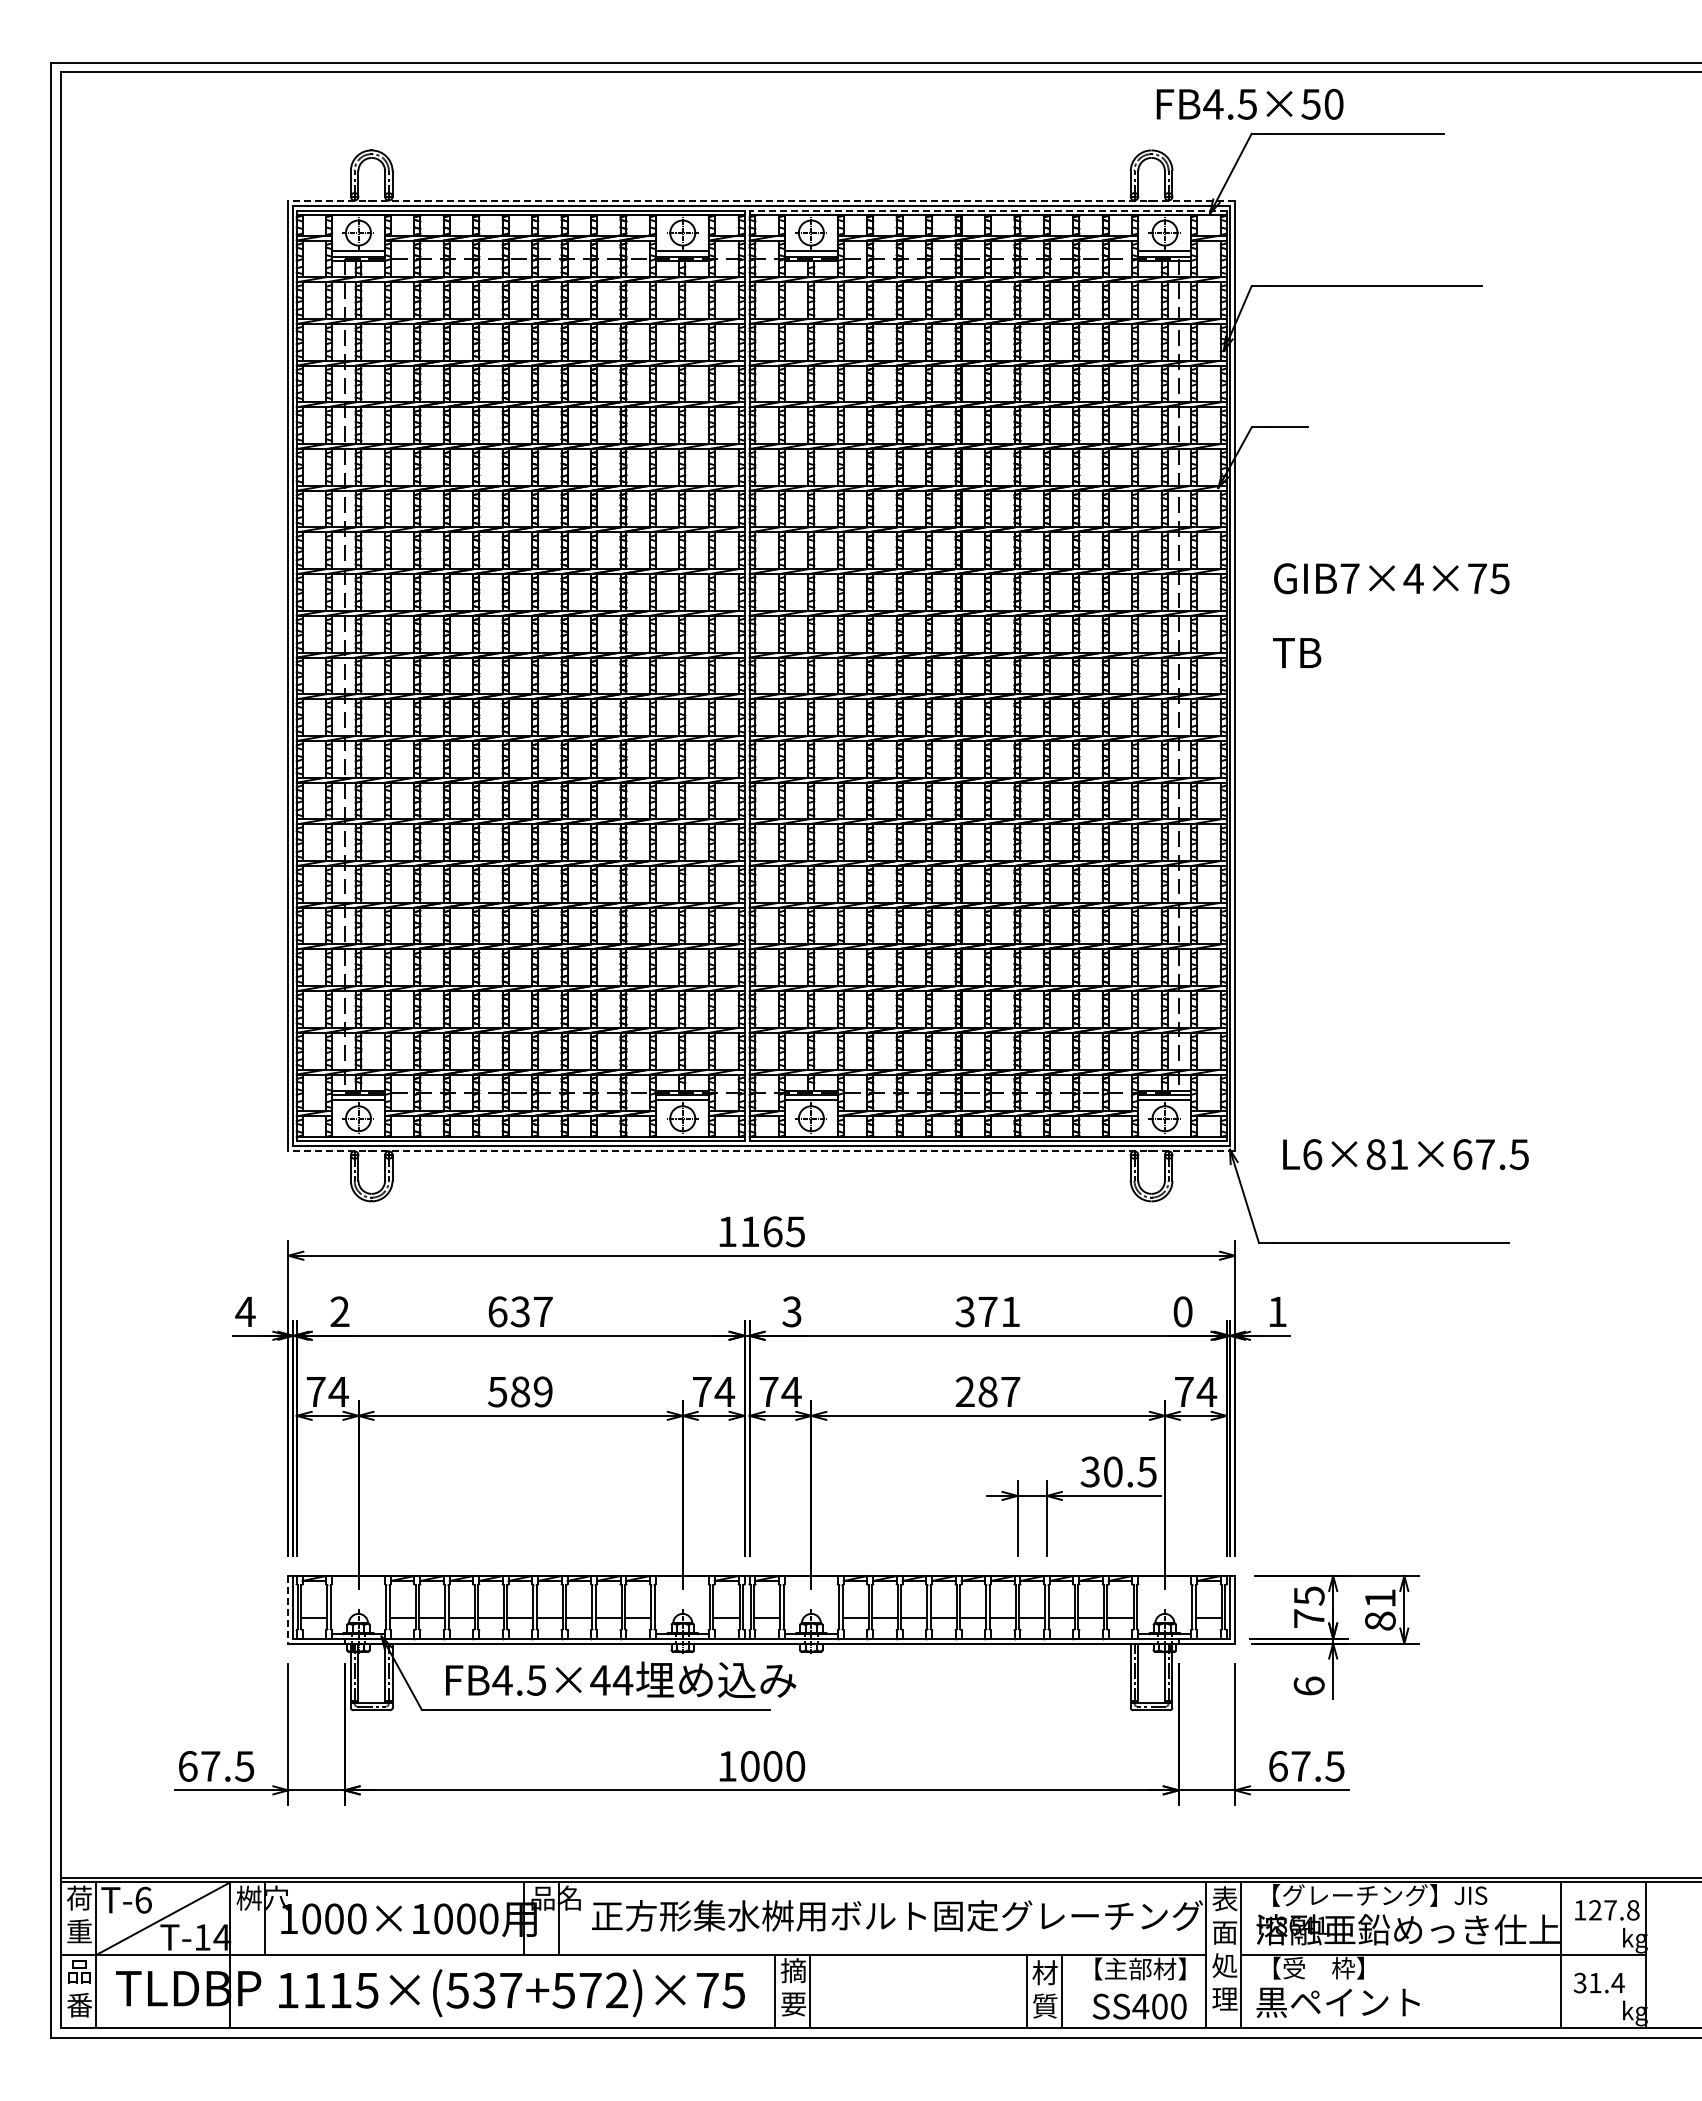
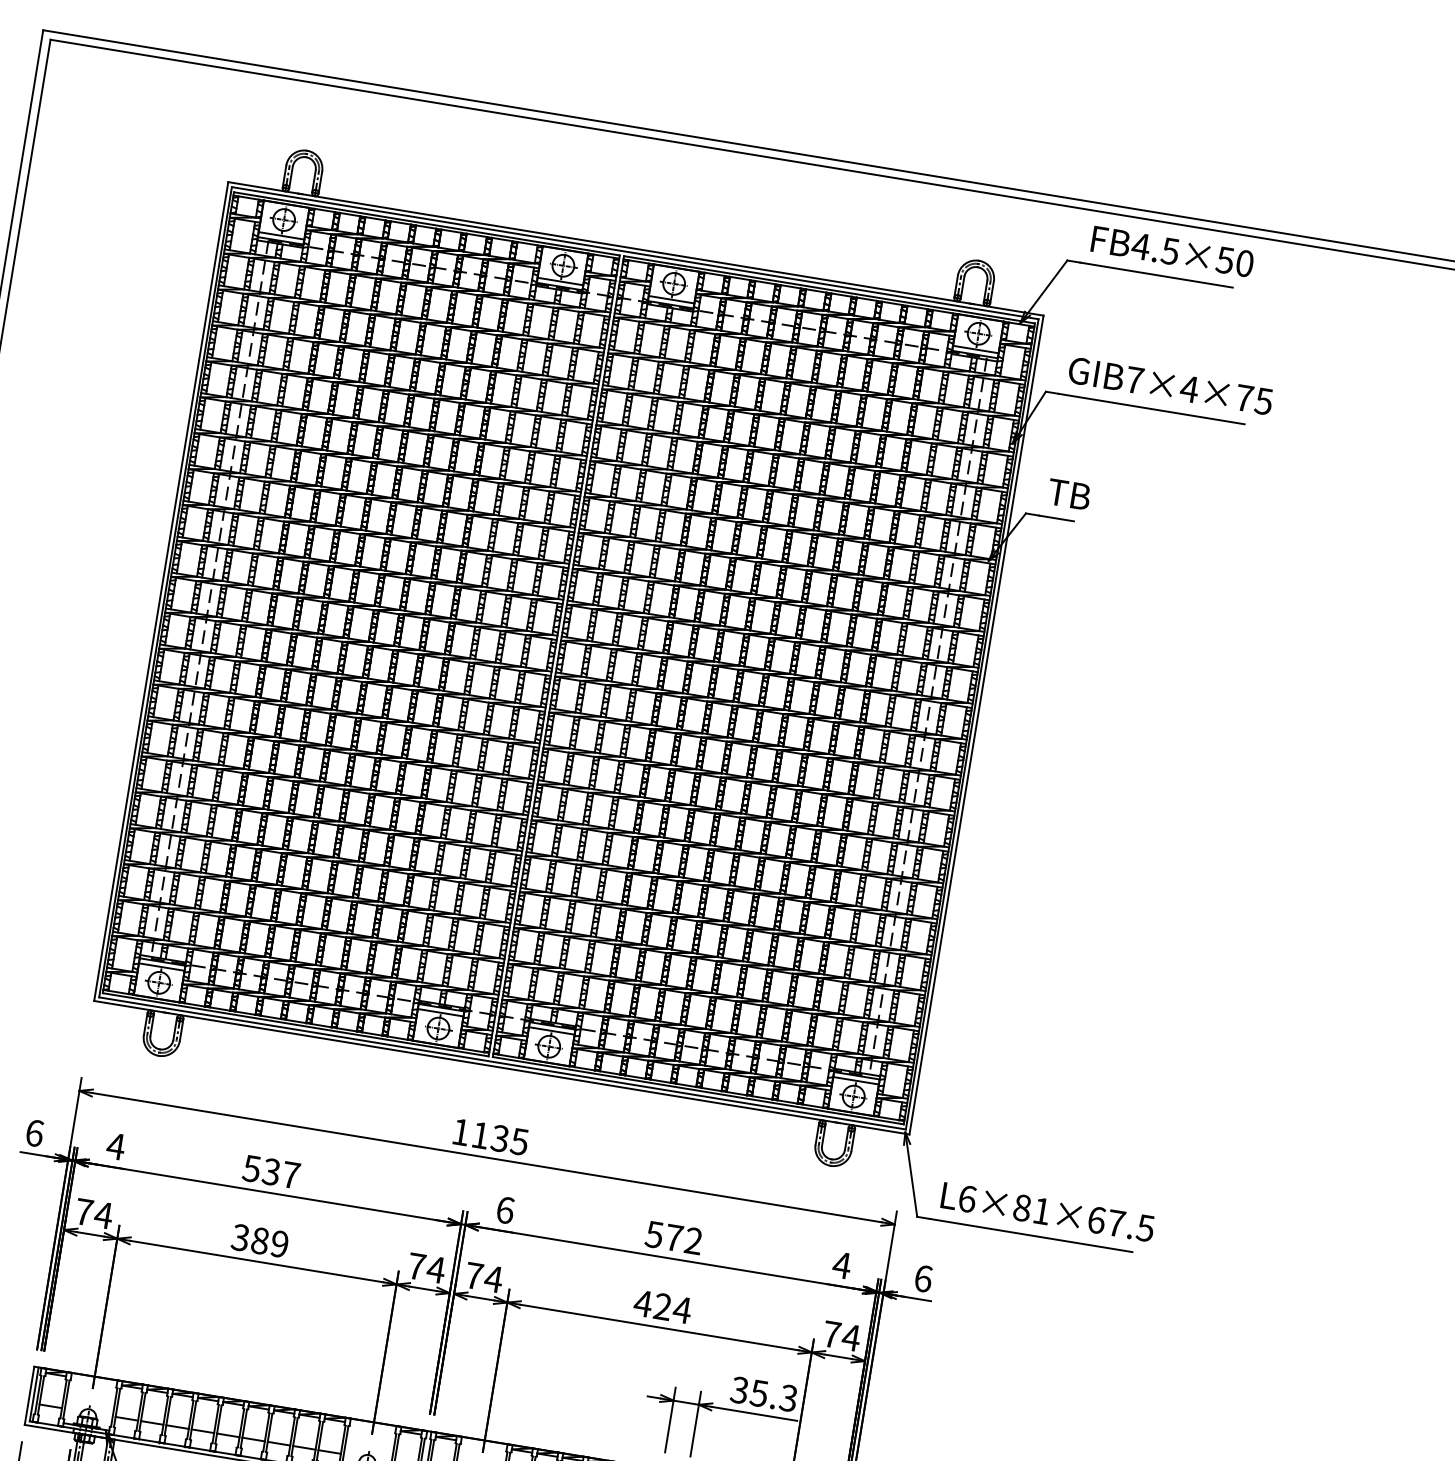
text: (1249, 103) -> (1172, 250), moved
line: (761, 200) -> (635, 248), dashed -> solid
line: (988, 210) -> (829, 289), dashed -> solid
text: (1391, 578) -> (1170, 385), moved
text: (1297, 652) -> (1069, 494), moved
line: (761, 1151) -> (501, 1067), dashed -> solid
text: (1405, 1154) -> (1047, 1212), moved
text: (772, 1231) -> (499, 1138), 1165 -> 1135
text: (245, 1311) -> (34, 1132), 4 -> 6
text: (339, 1311) -> (115, 1146), 2 -> 4
text: (497, 1311) -> (251, 1168), 637 -> 537
text: (791, 1311) -> (504, 1209), 3 -> 6
text: (987, 1311) -> (673, 1237), 371 -> 572
text: (1182, 1311) -> (841, 1265), 0 -> 4
text: (1277, 1311) -> (923, 1278), 1 -> 6
text: (497, 1391) -> (240, 1237), 589 -> 389
text: (987, 1391) -> (662, 1306), 287 -> 424
text: (1129, 1471) -> (773, 1395), 30.5 -> 35.3
line: (288, 1609) -> (29, 1395), dashed -> solid

